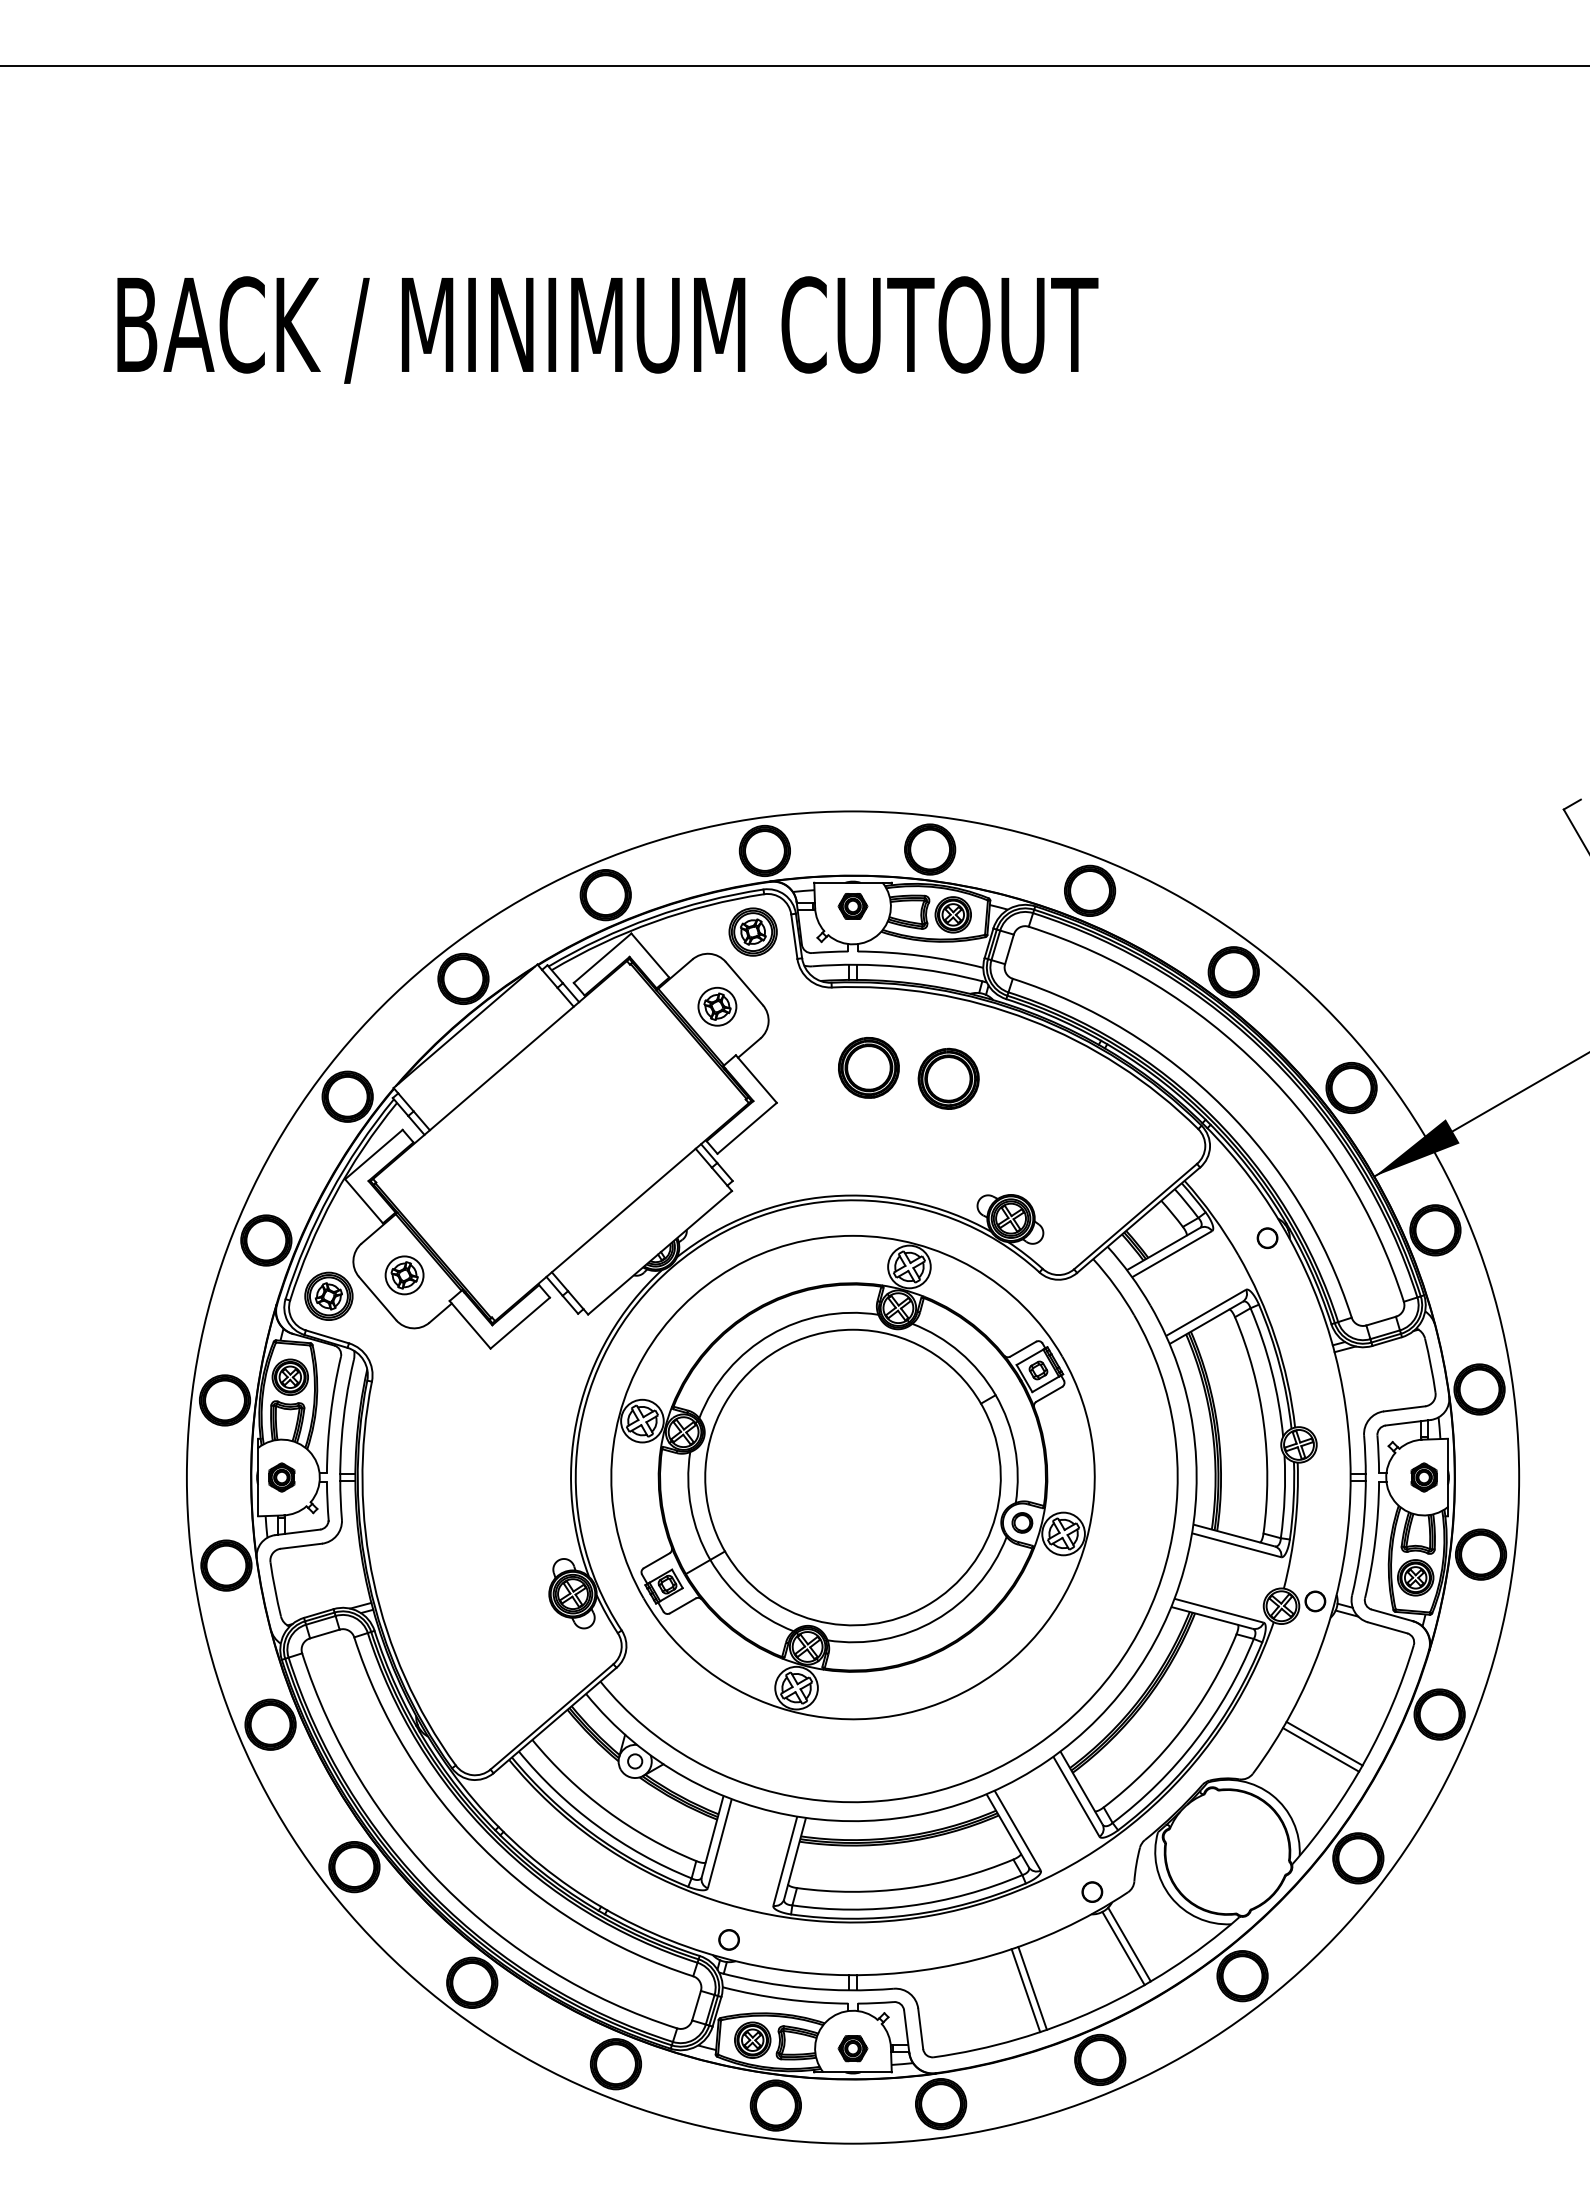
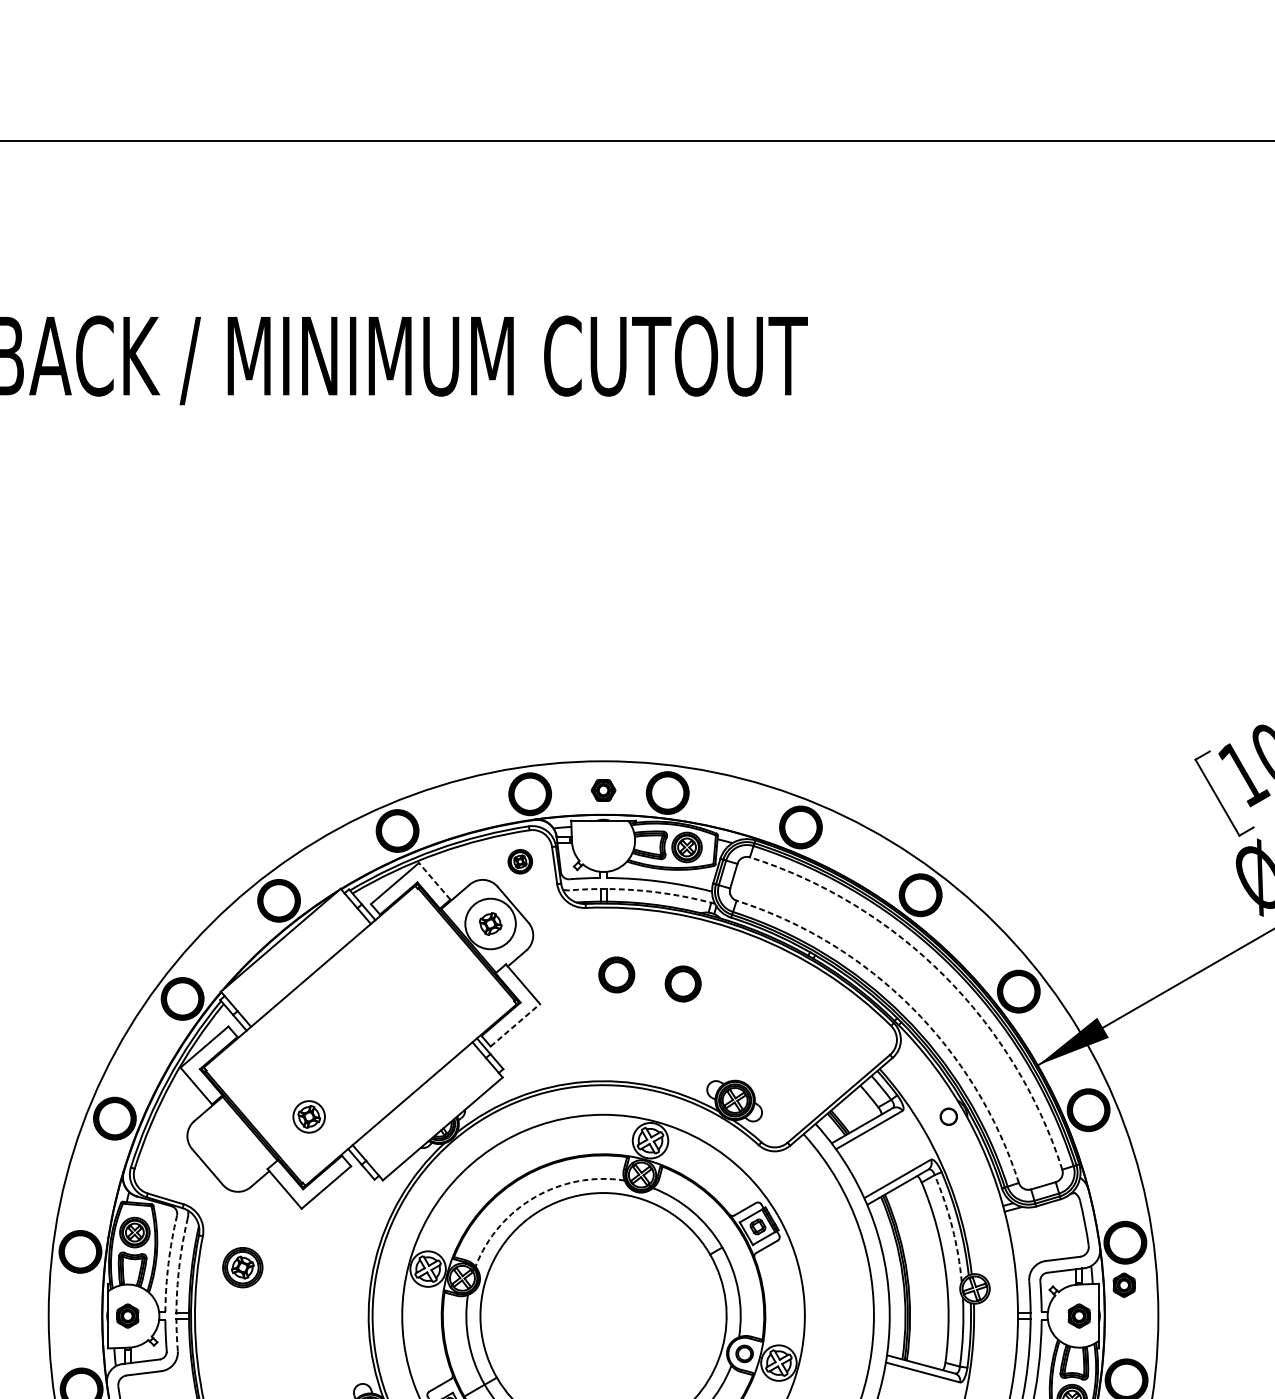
part: (852, 906) -> (603, 790), moved
part: (752, 931) -> (519, 861), size x0.6
line: (649, 955) -> (434, 881), solid -> dashed
arc: (900, 966) -> (643, 890), solid -> dashed
circle: (717, 1006) -> (490, 923), size x1.6
part: (868, 1067) -> (616, 974), size x0.7
arc: (1261, 1068) -> (943, 975), solid -> dashed
part: (948, 1078) -> (683, 983), size x0.7
arc: (1223, 1107) -> (912, 1007), solid -> dashed
line: (747, 1128) -> (515, 1025), solid -> dashed
part: (404, 1275) -> (309, 1117), moved
part: (328, 1295) -> (242, 1266), moved
arc: (770, 1334) -> (534, 1196), solid -> dashed
arc: (1271, 1371) -> (952, 1227), solid -> dashed
arc: (330, 1414) -> (168, 1263), solid -> dashed
arc: (341, 1439) -> (177, 1284), solid -> dashed
part: (1477, 1440) -> (1123, 1285), added

